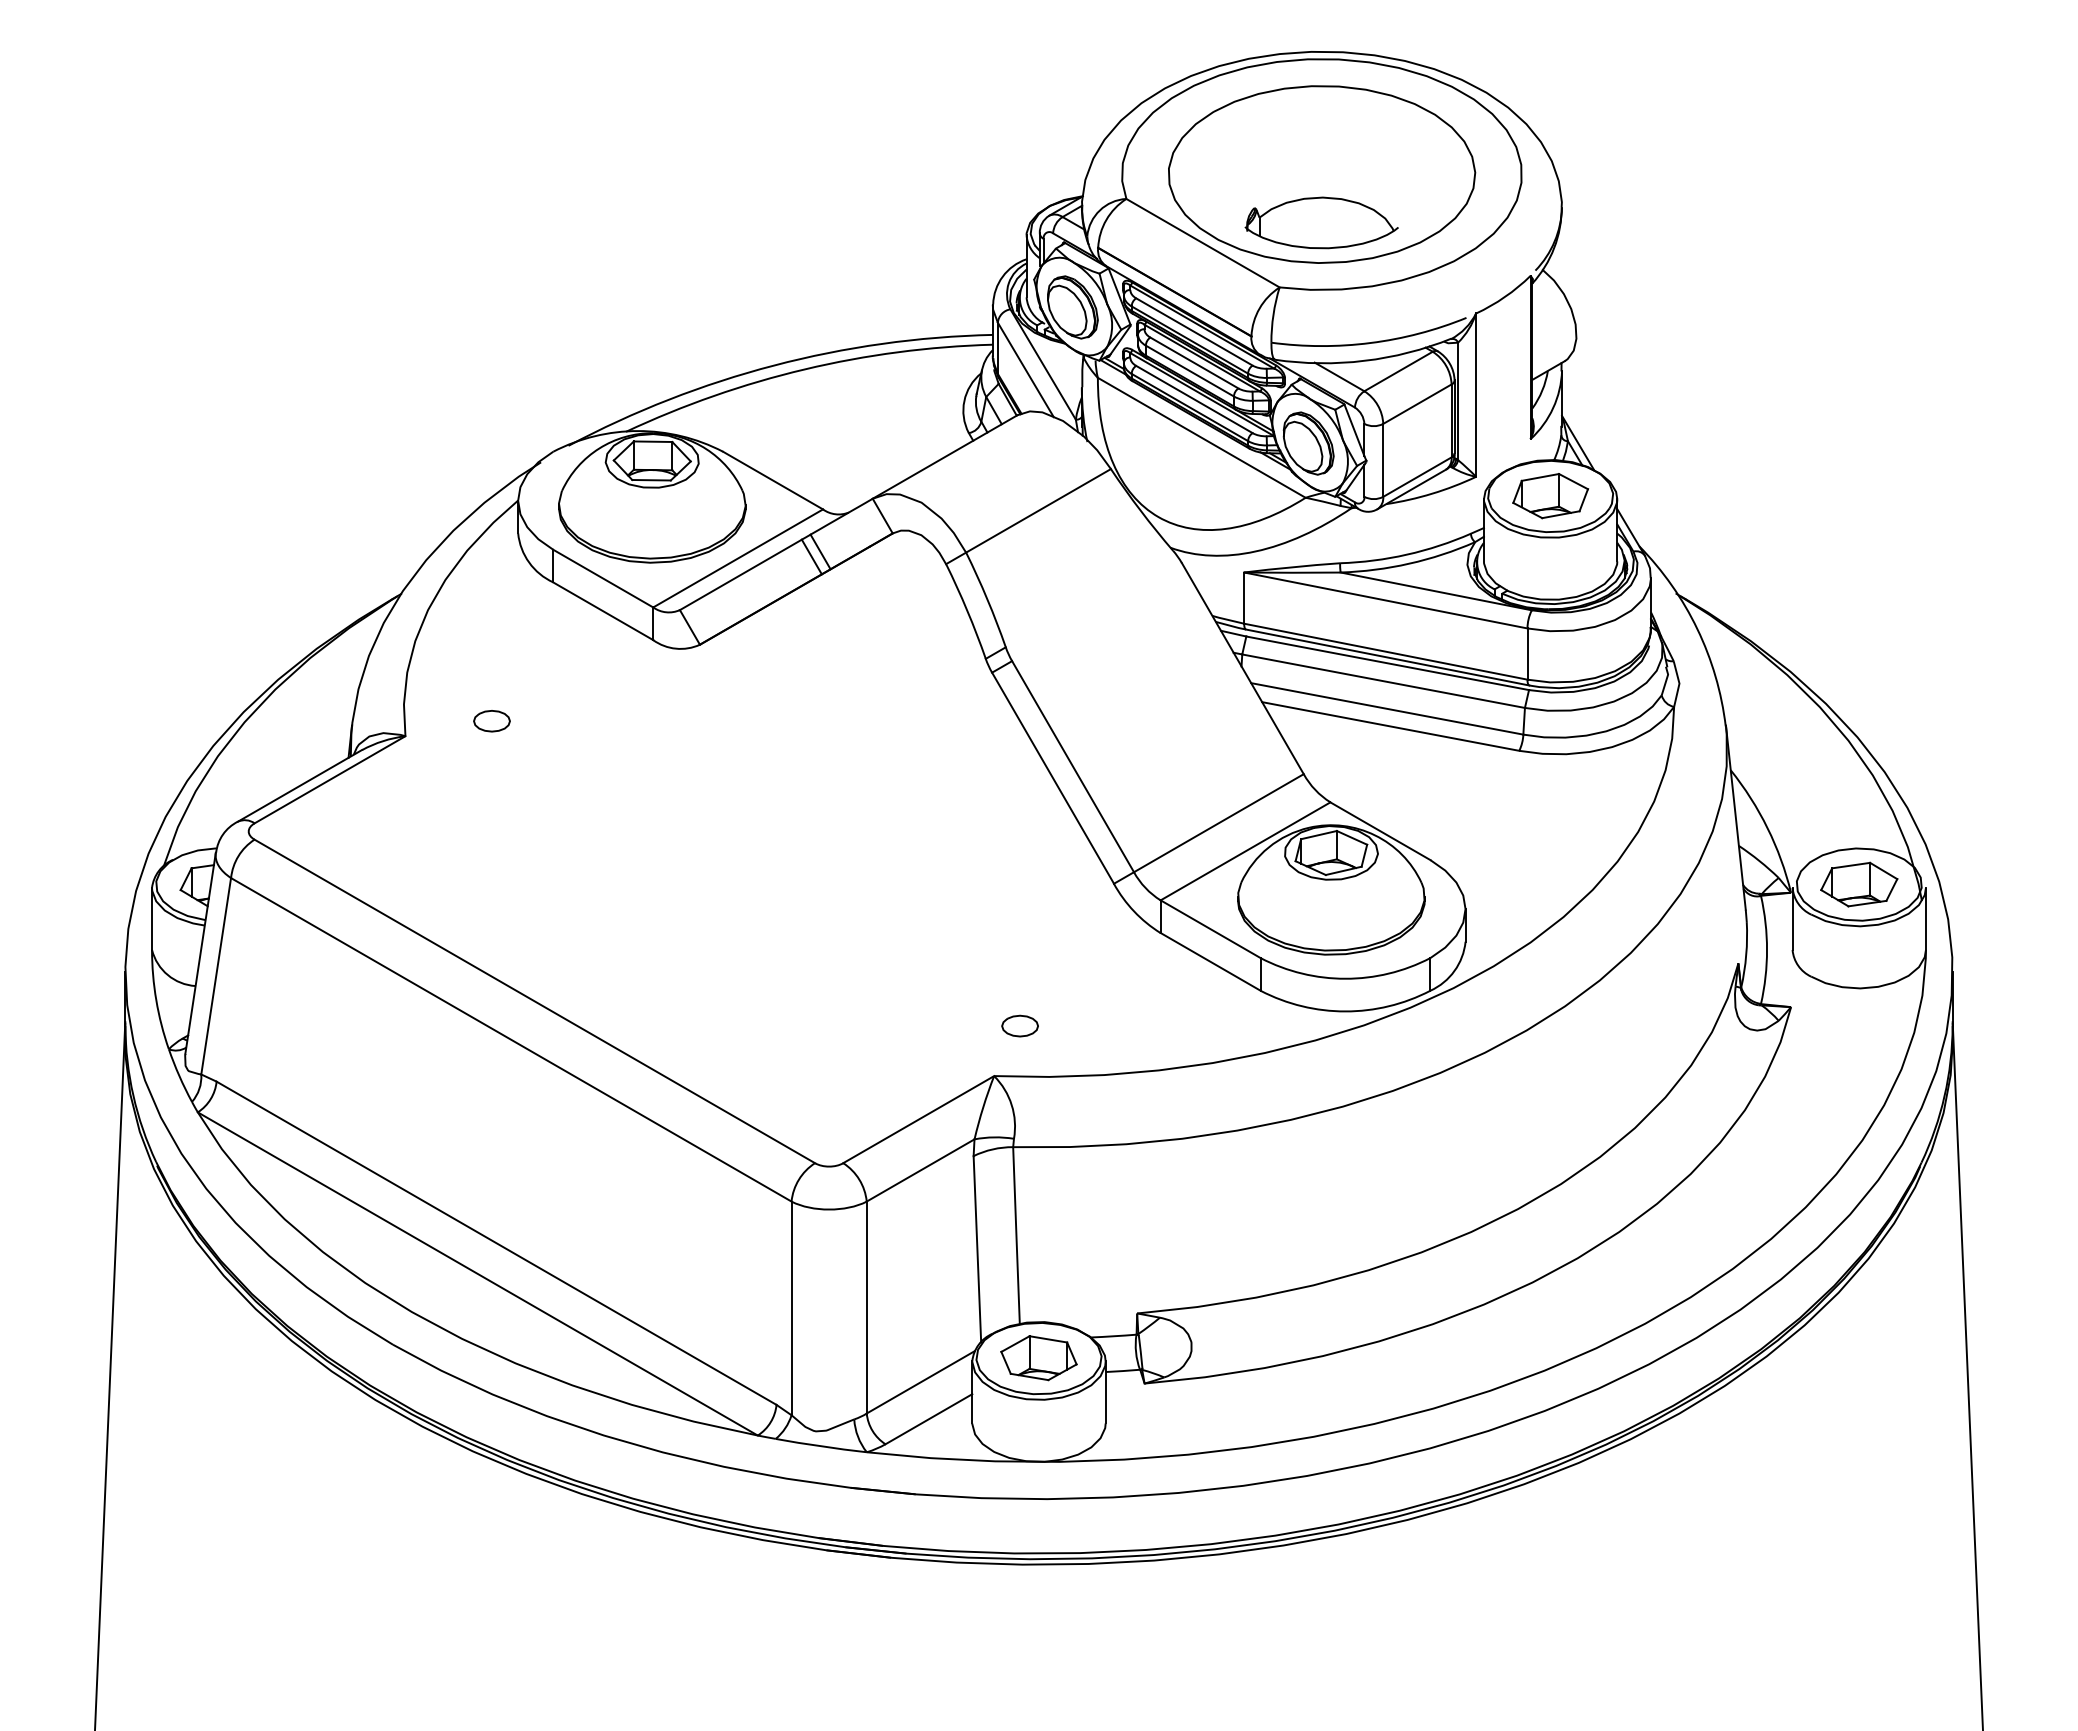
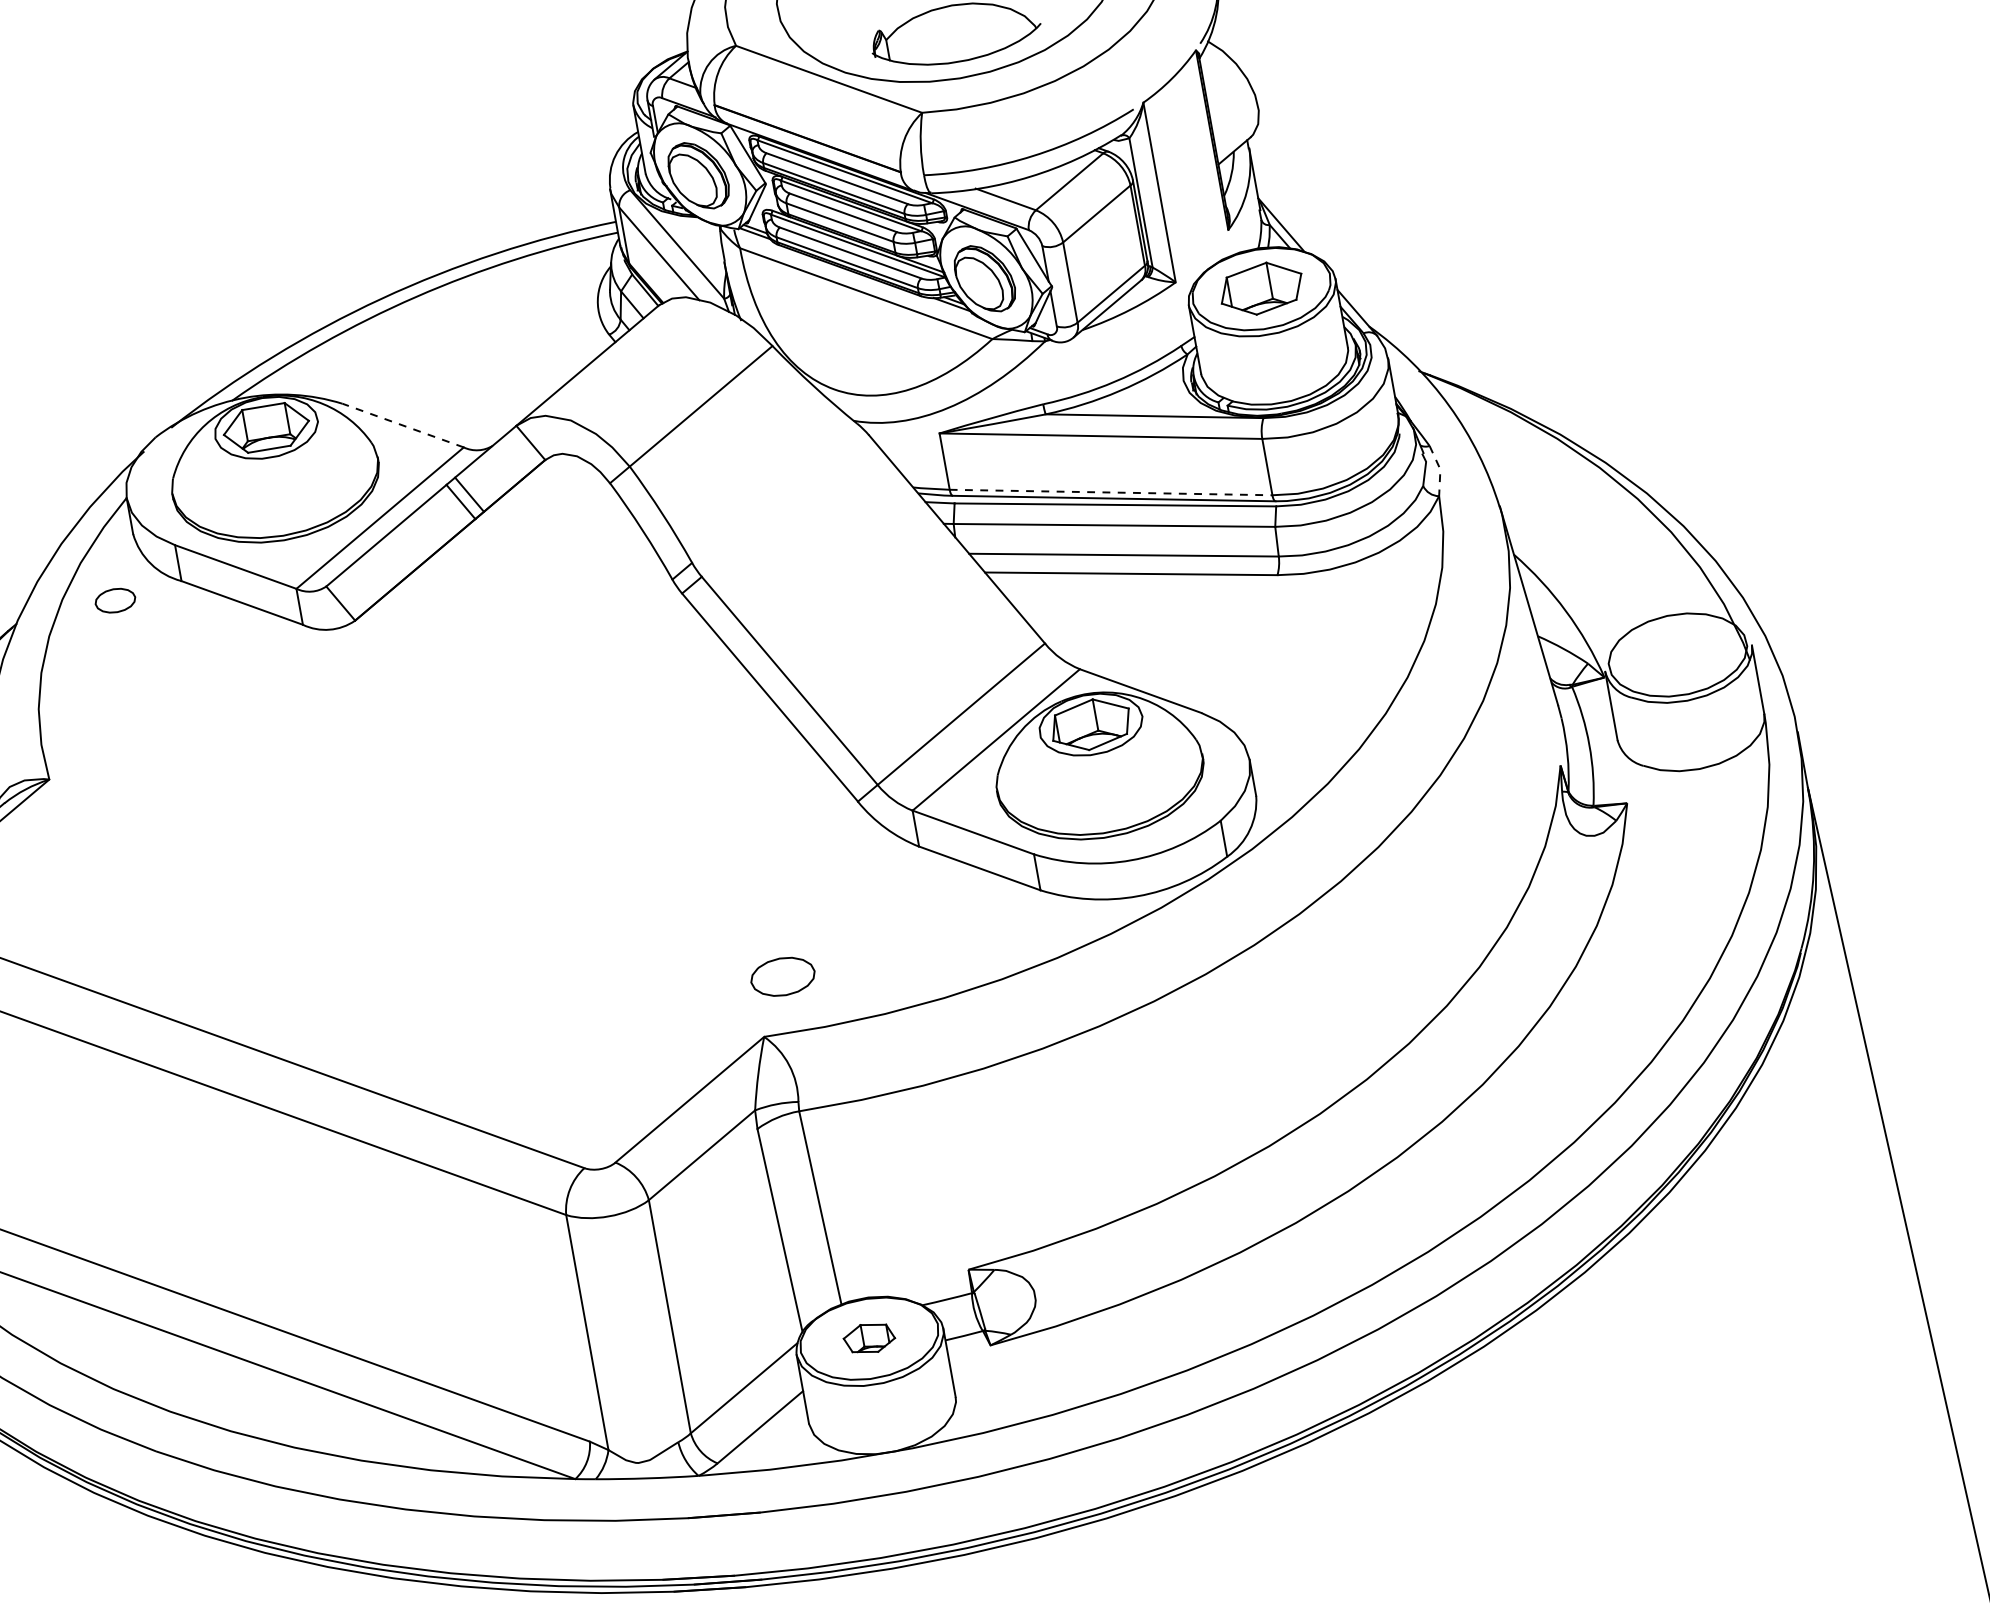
line: (773, 480) -> (403, 425), solid -> dashed
line: (1386, 651) -> (1111, 492), solid -> dashed
line: (1679, 683) -> (1440, 469), solid -> dashed
part: (491, 721) -> (114, 601), moved
part: (1859, 884) -> (1678, 654), removed
part: (1019, 1025) -> (782, 976), size x1.6
part: (1038, 1358) -> (868, 1338), size x0.6

